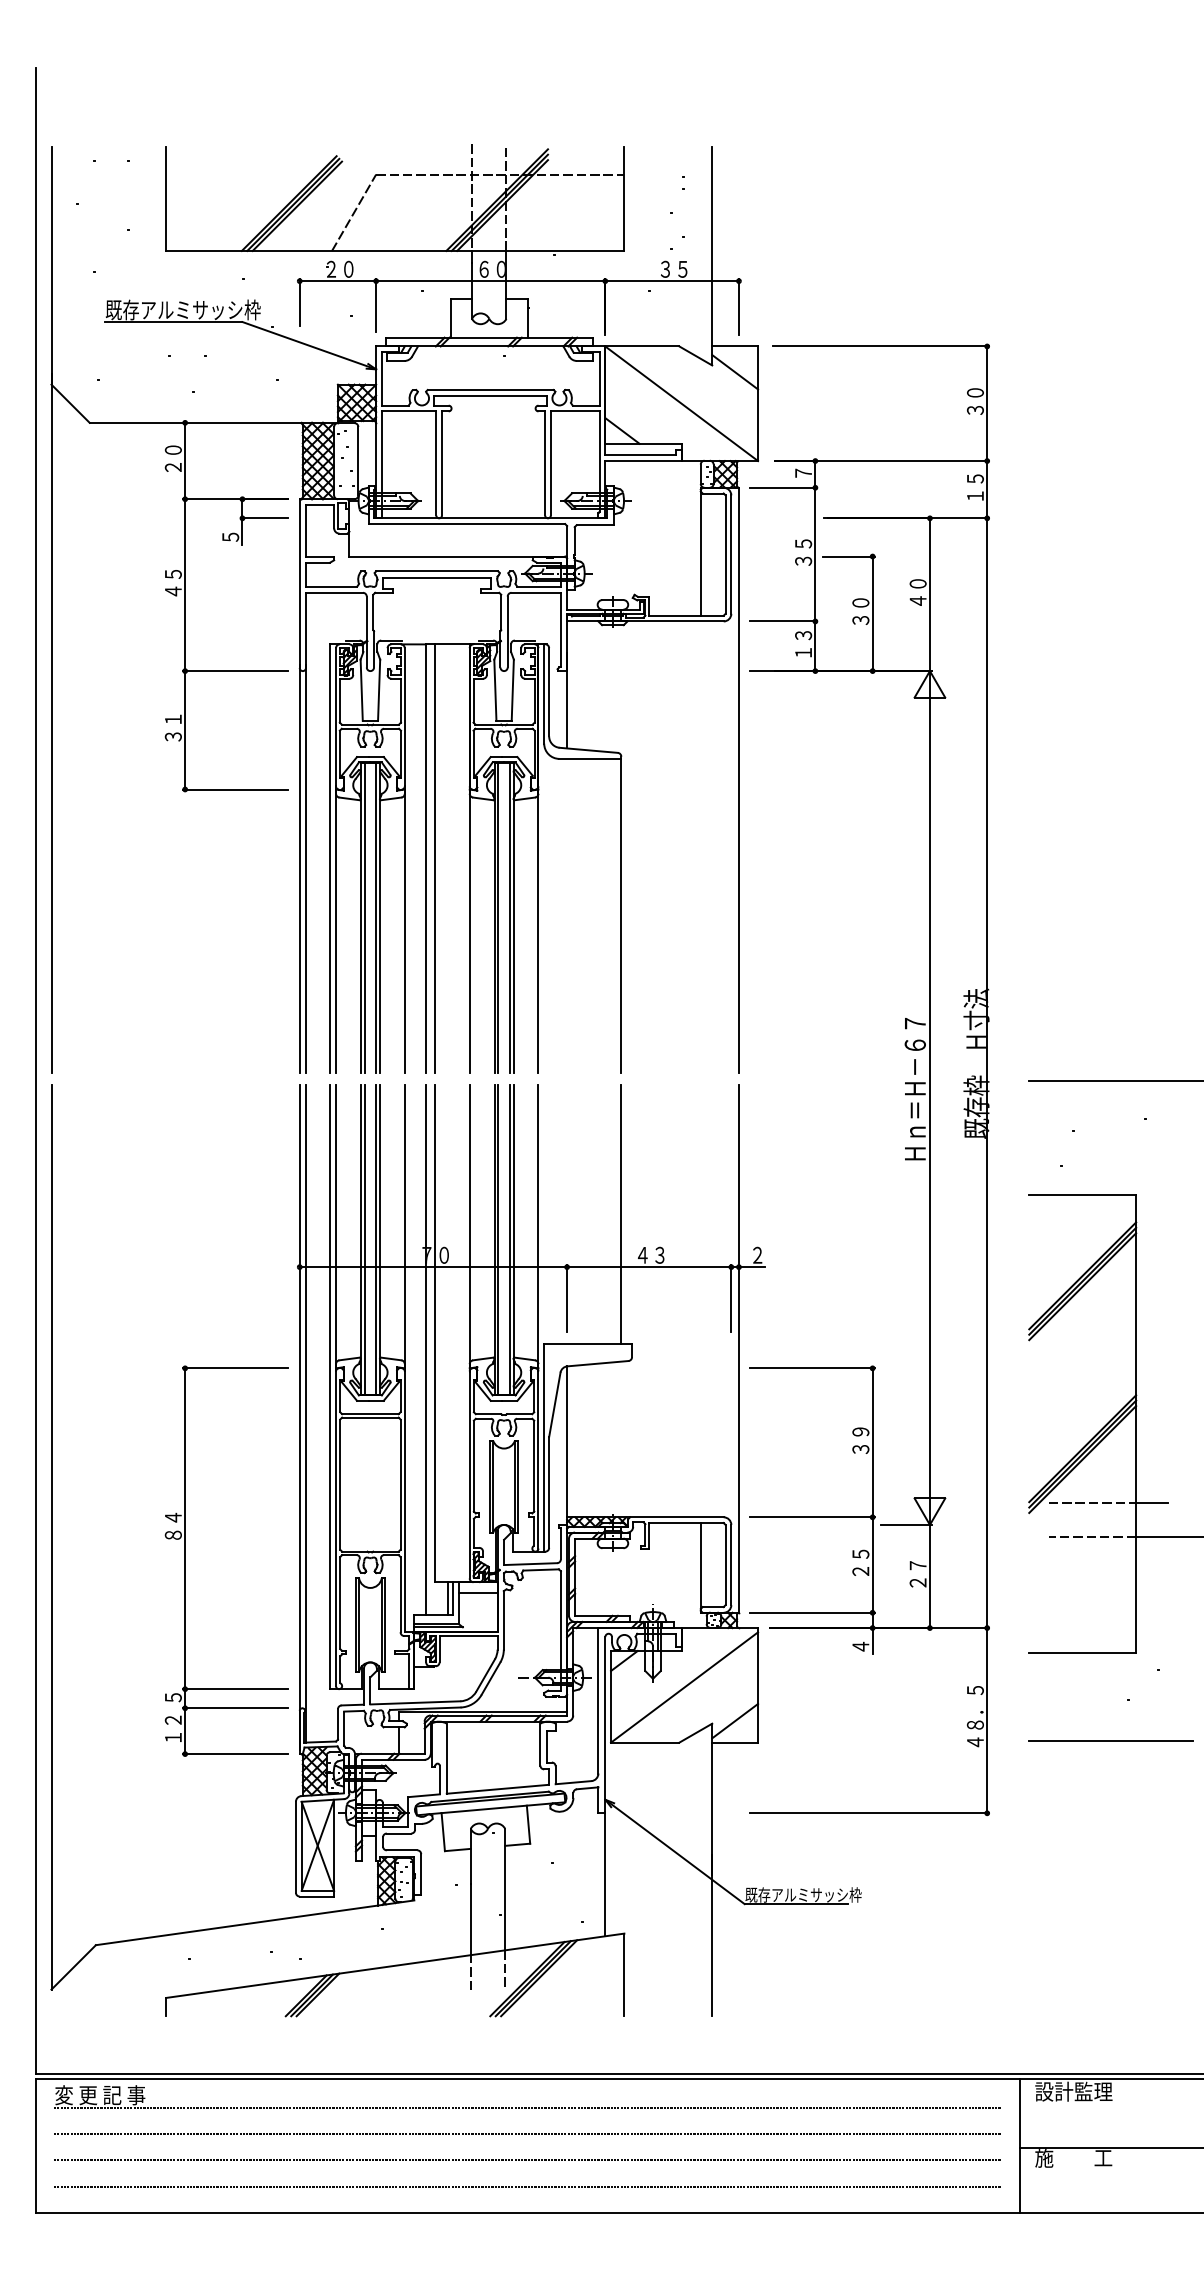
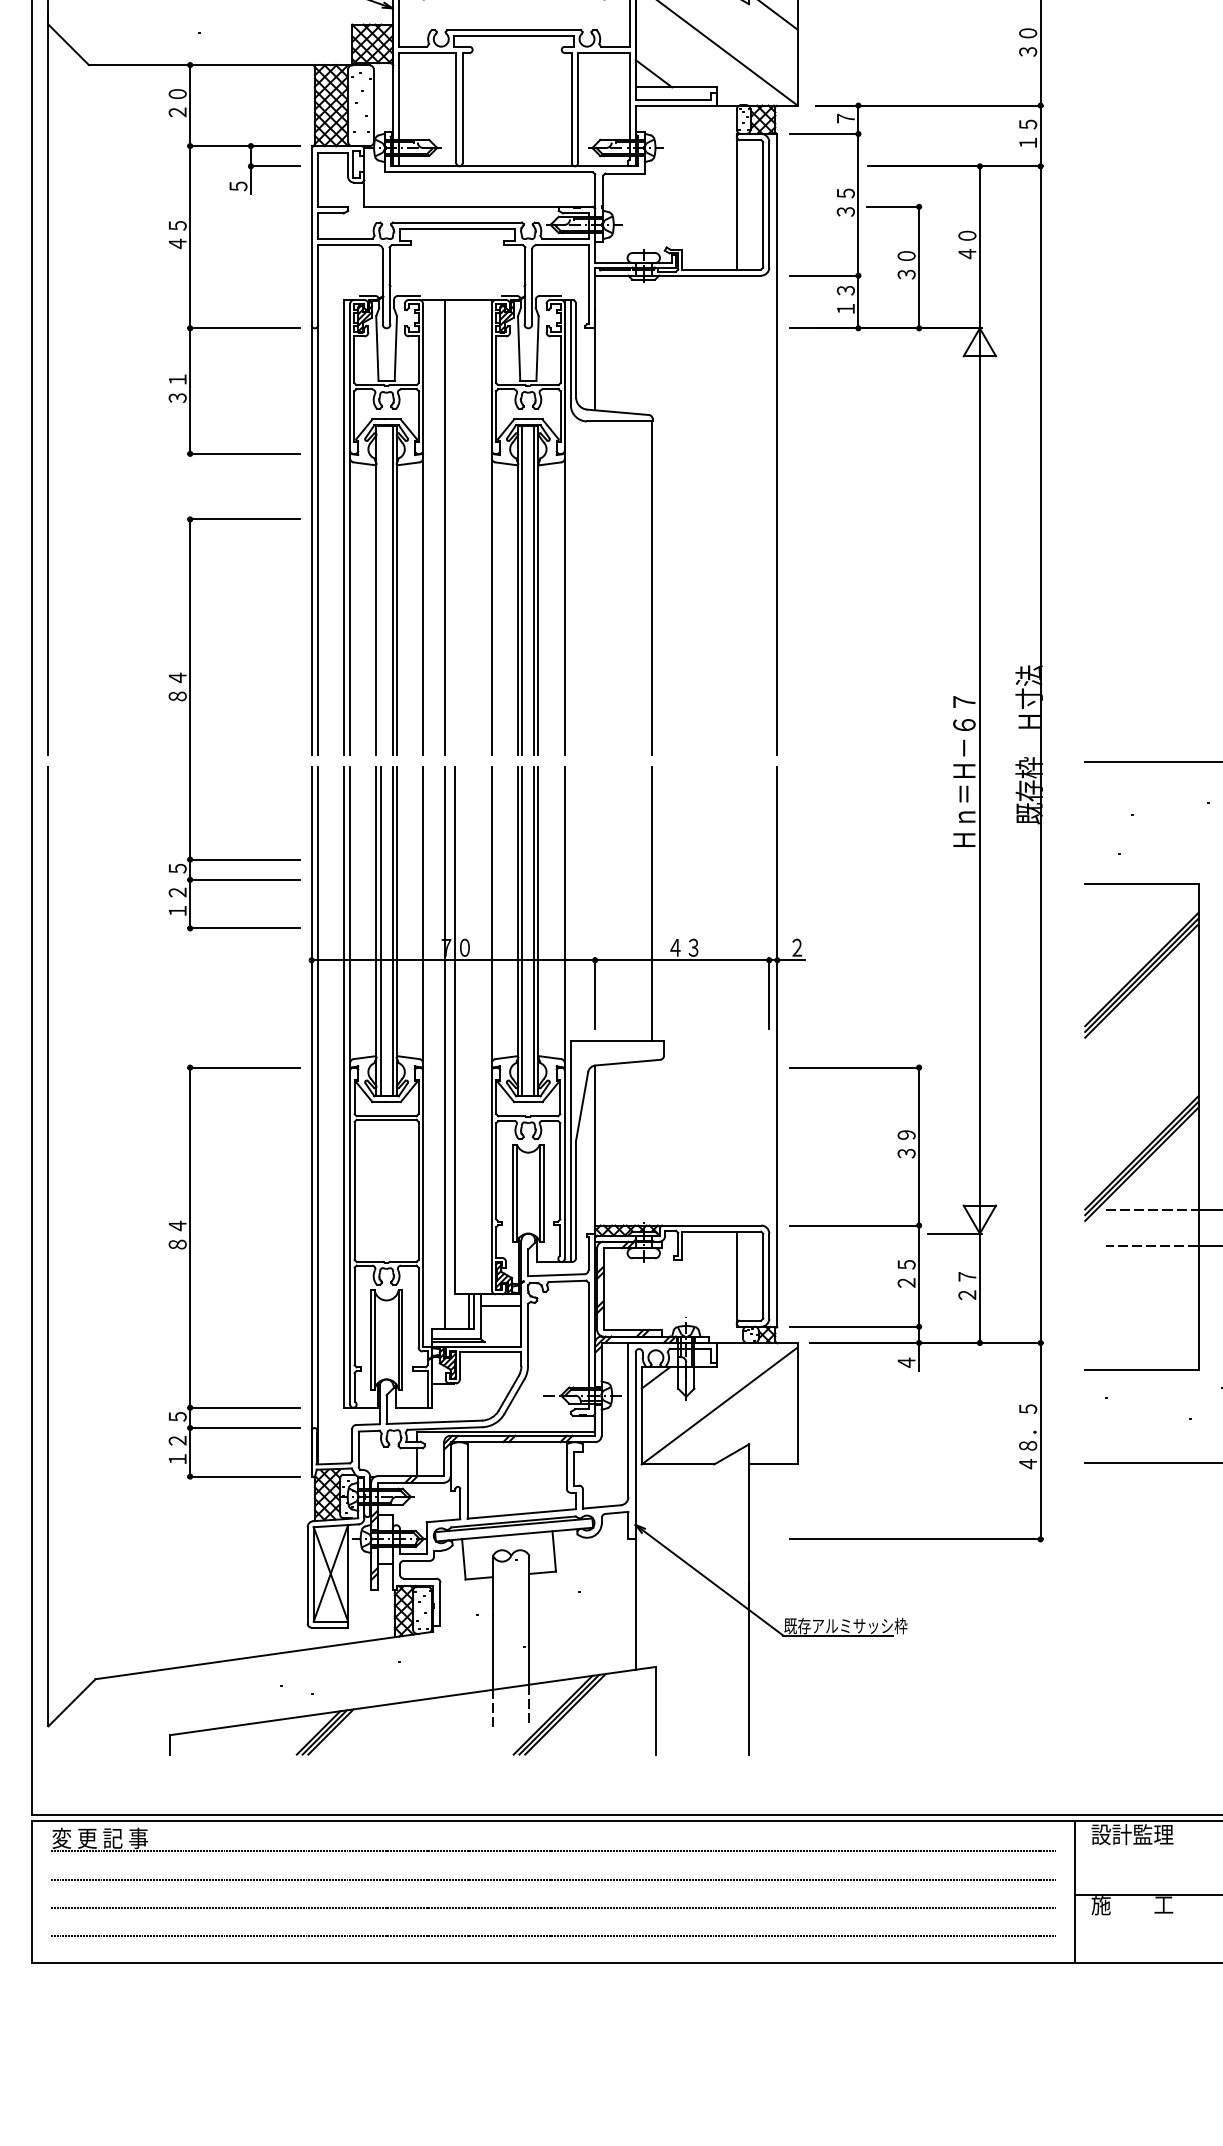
line: (435, 858) -> (455, 527), removed
line: (364, 917) -> (380, 589), removed
part: (185, 1043) -> (190, 723), added
line: (735, 1720) -> (773, 1440), removed

